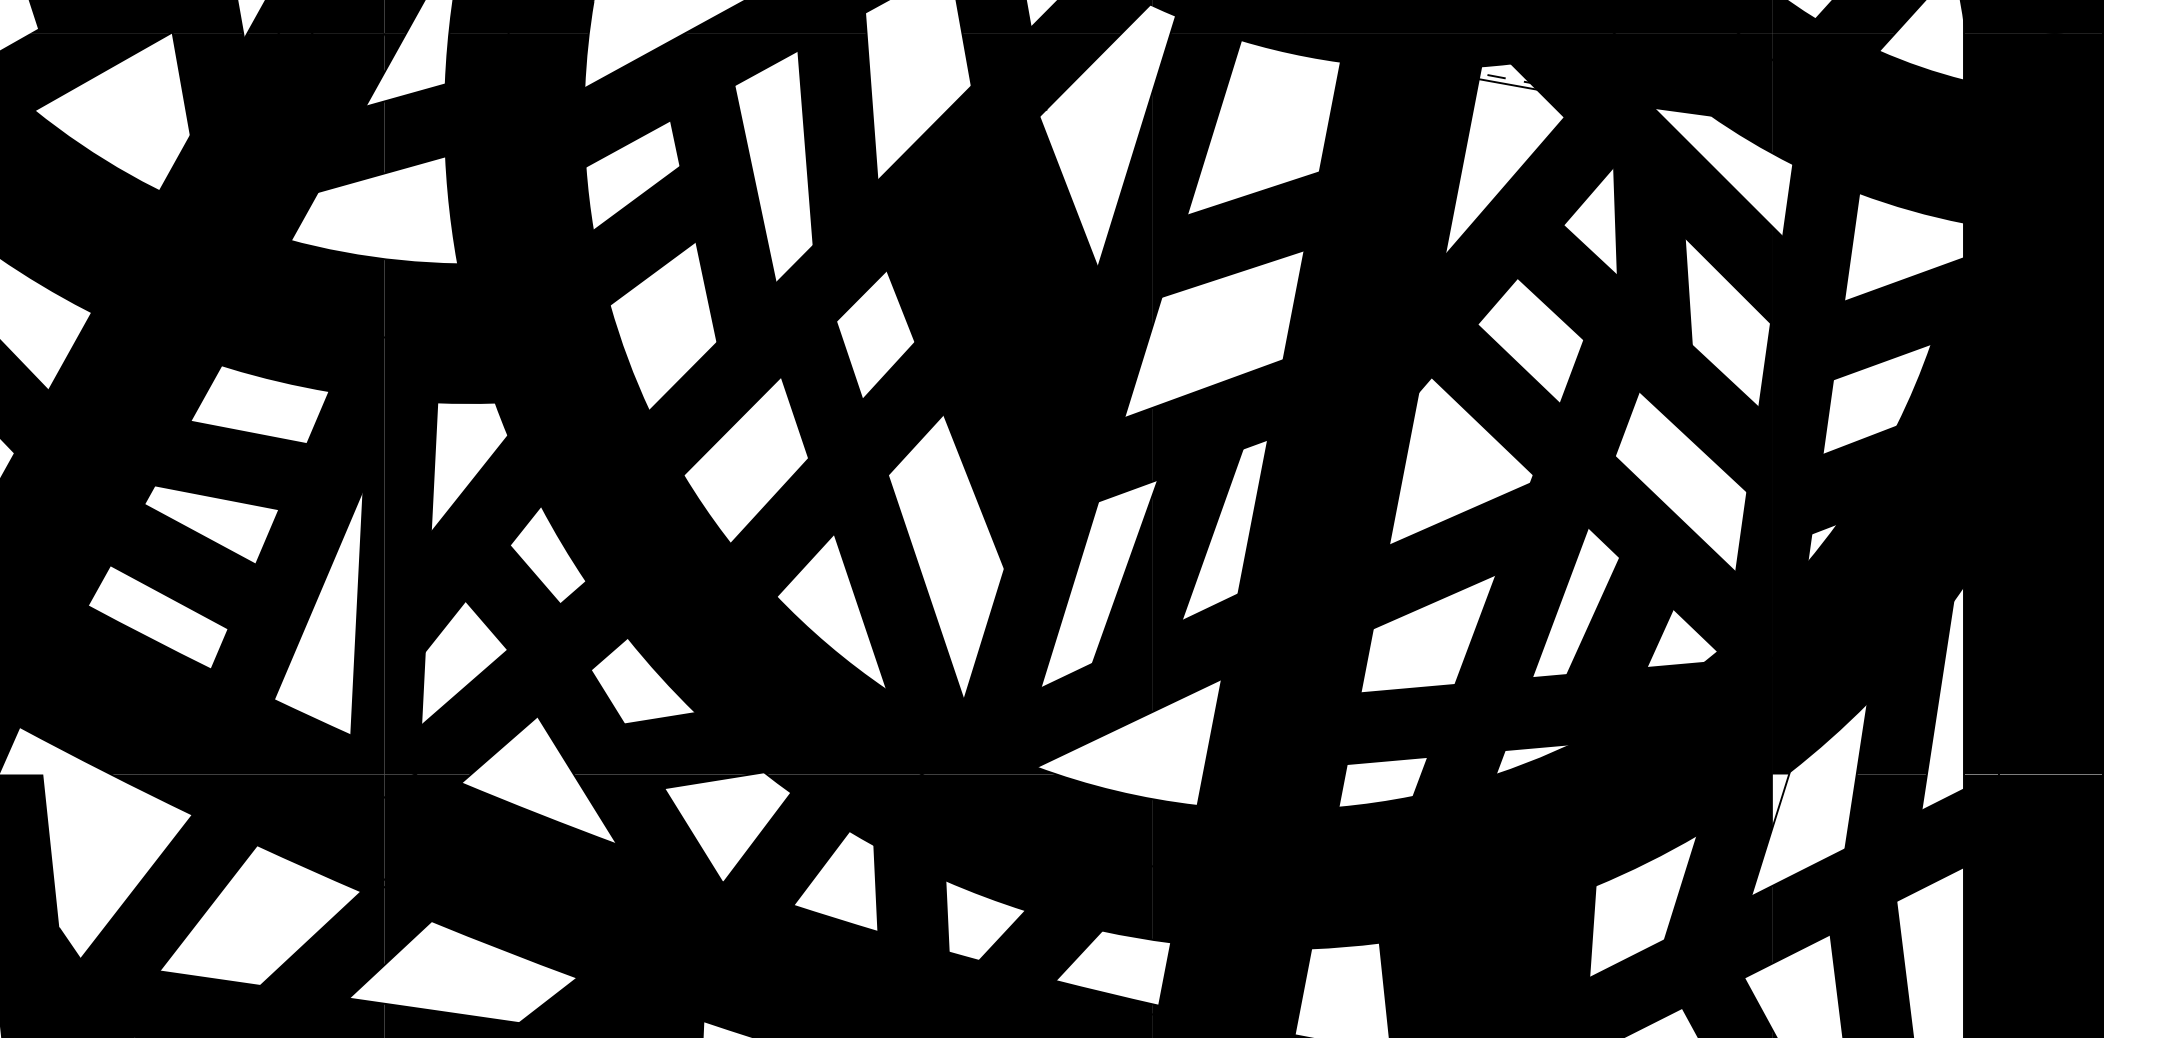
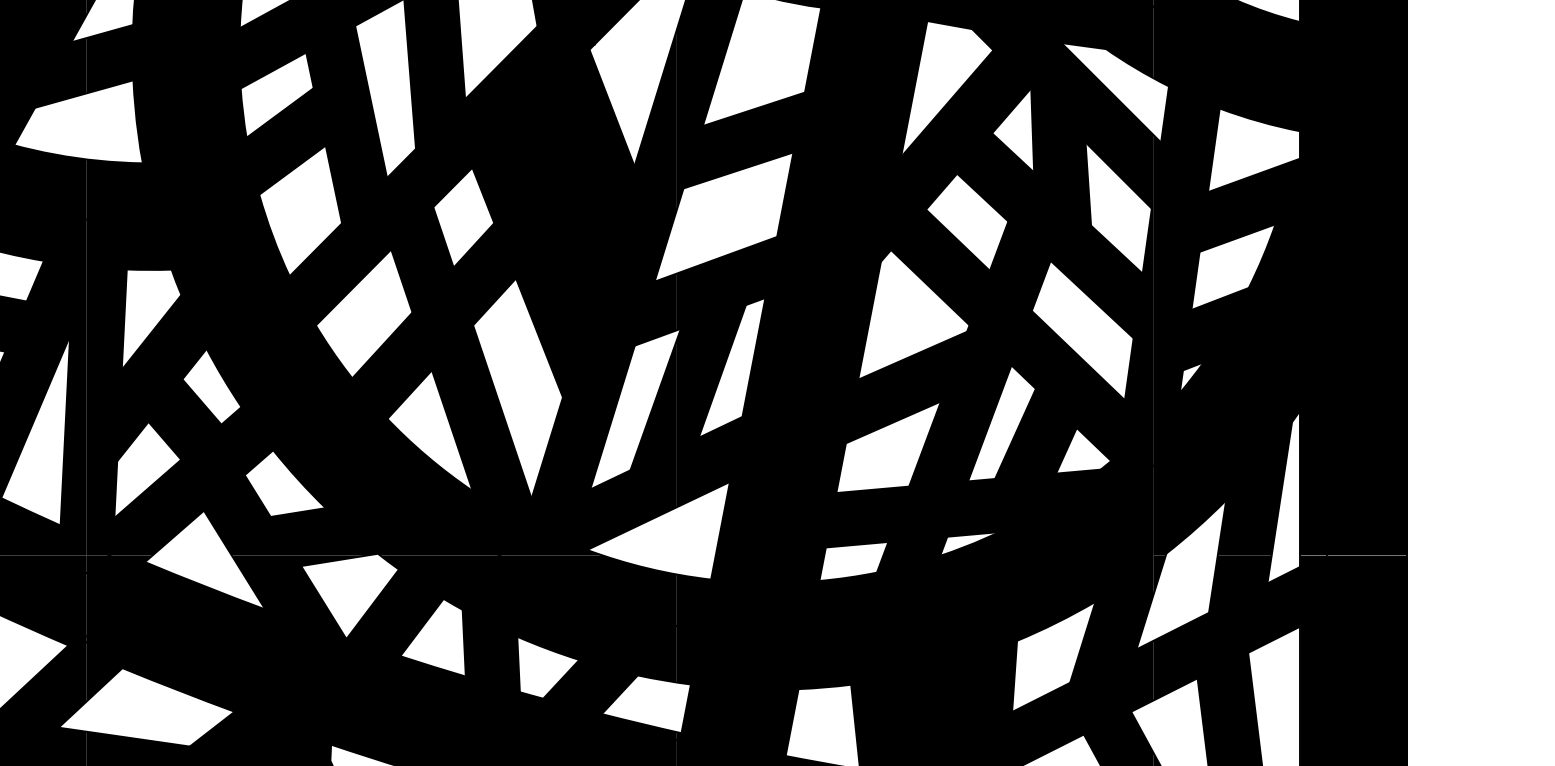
fill: (1507, 76) -> (949, 18), added
fill: (1780, 800) -> (1159, 575), added

